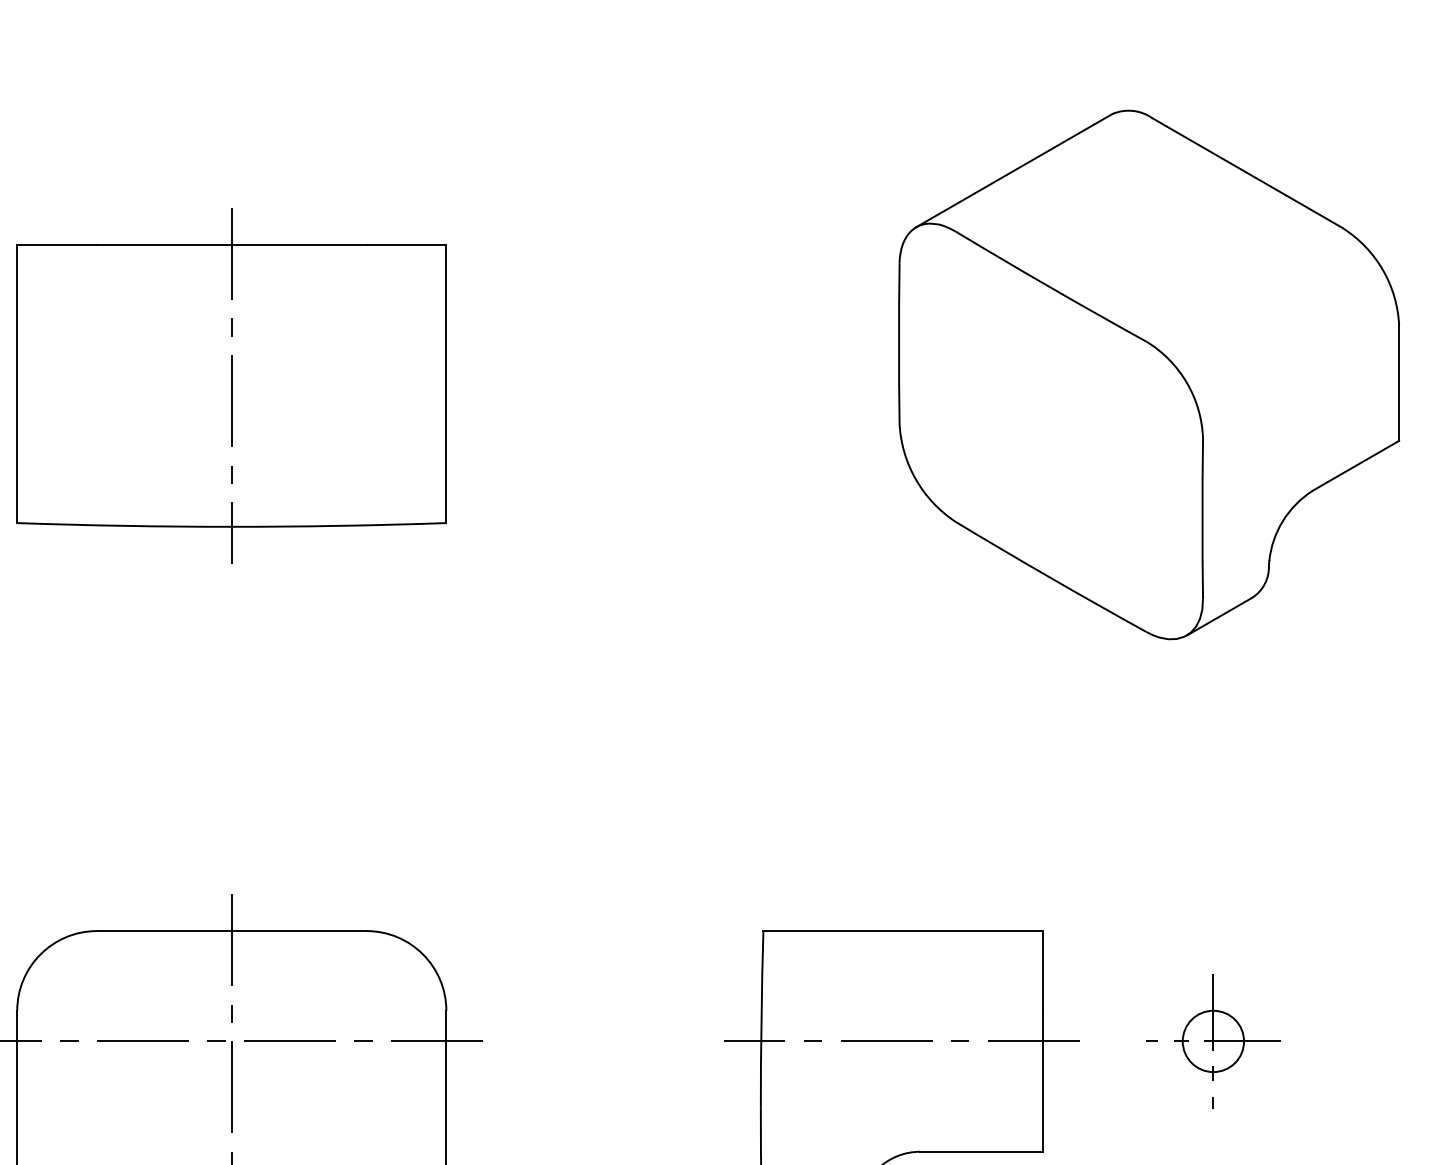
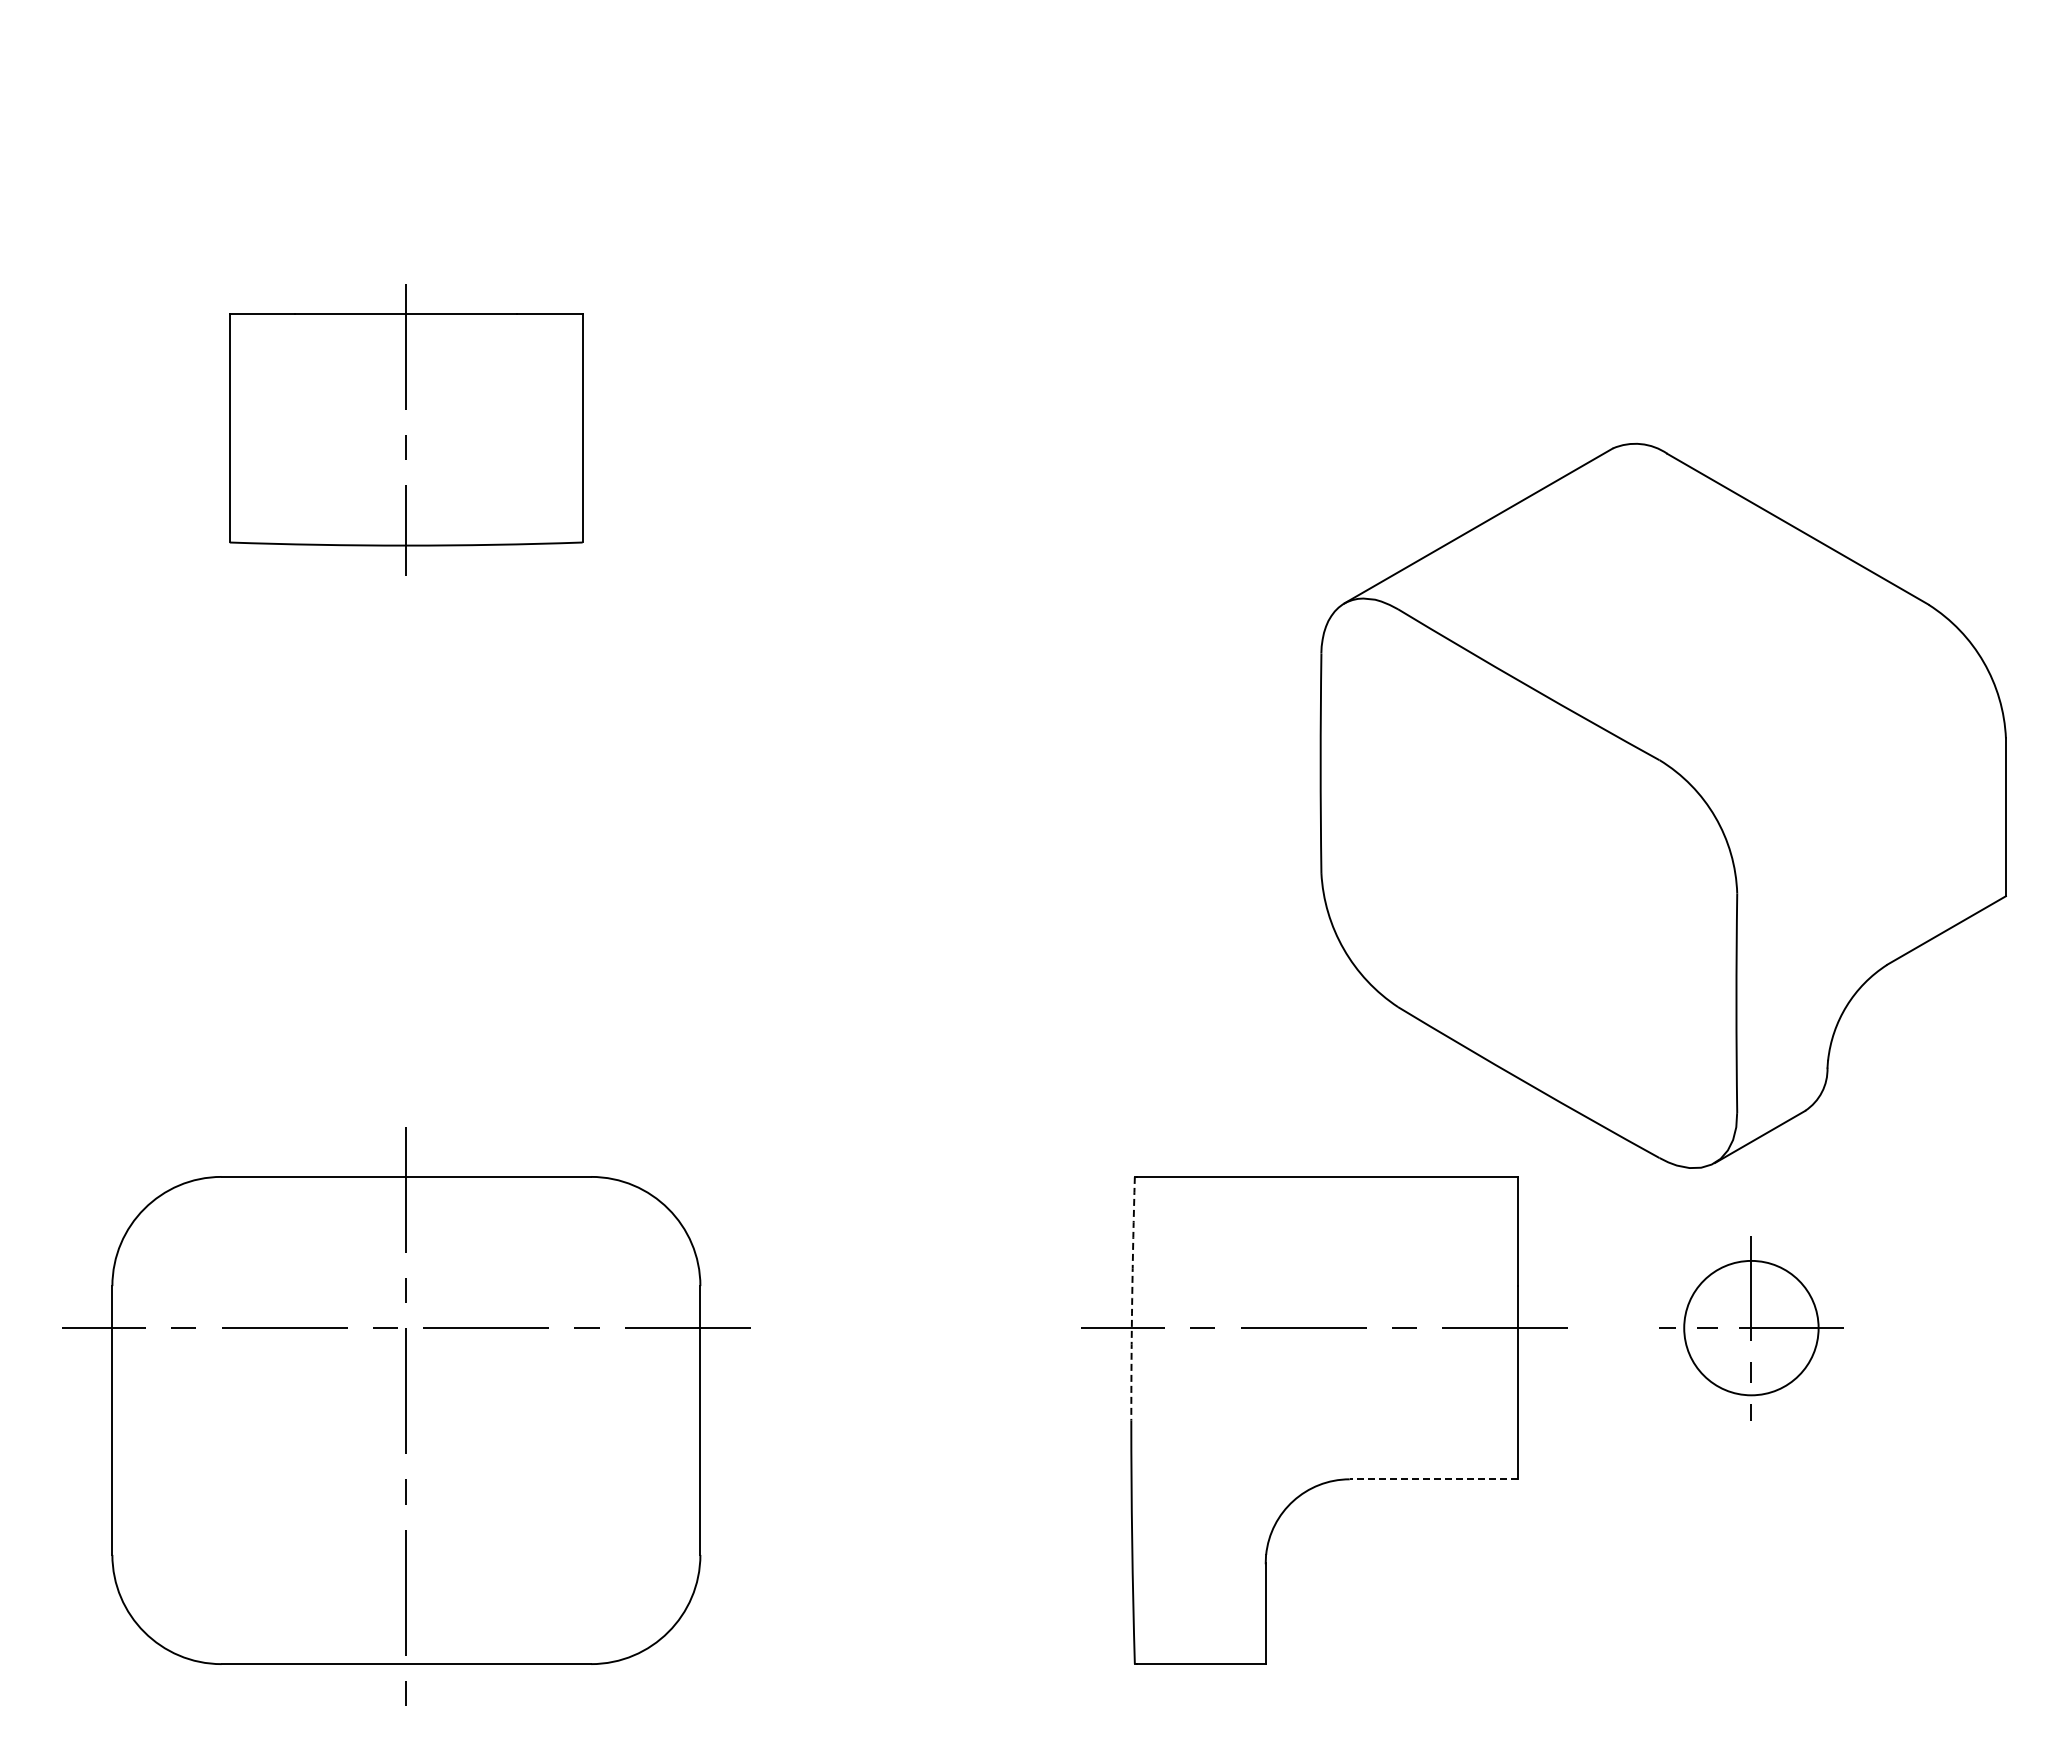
part: (1148, 374) -> (1662, 805), moved
part: (231, 385) -> (405, 429), size x0.6
arc: (761, 1019) -> (1132, 1298), solid -> dashed
circle: (1213, 1041) -> (1751, 1328), size x1.6
line: (981, 1151) -> (1433, 1479), solid -> dashed

